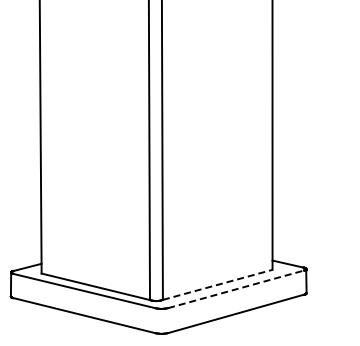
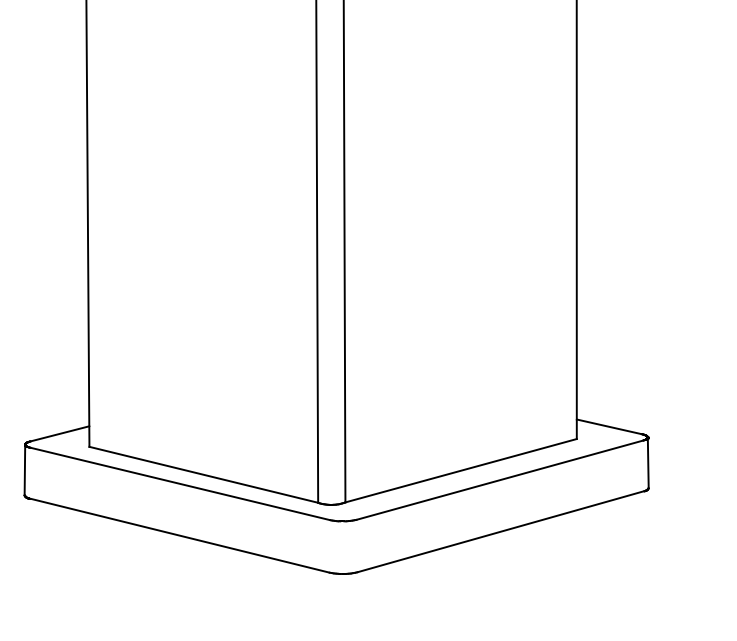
line: (217, 284) -> (460, 469), dashed -> solid
line: (236, 289) -> (500, 480), dashed -> solid

